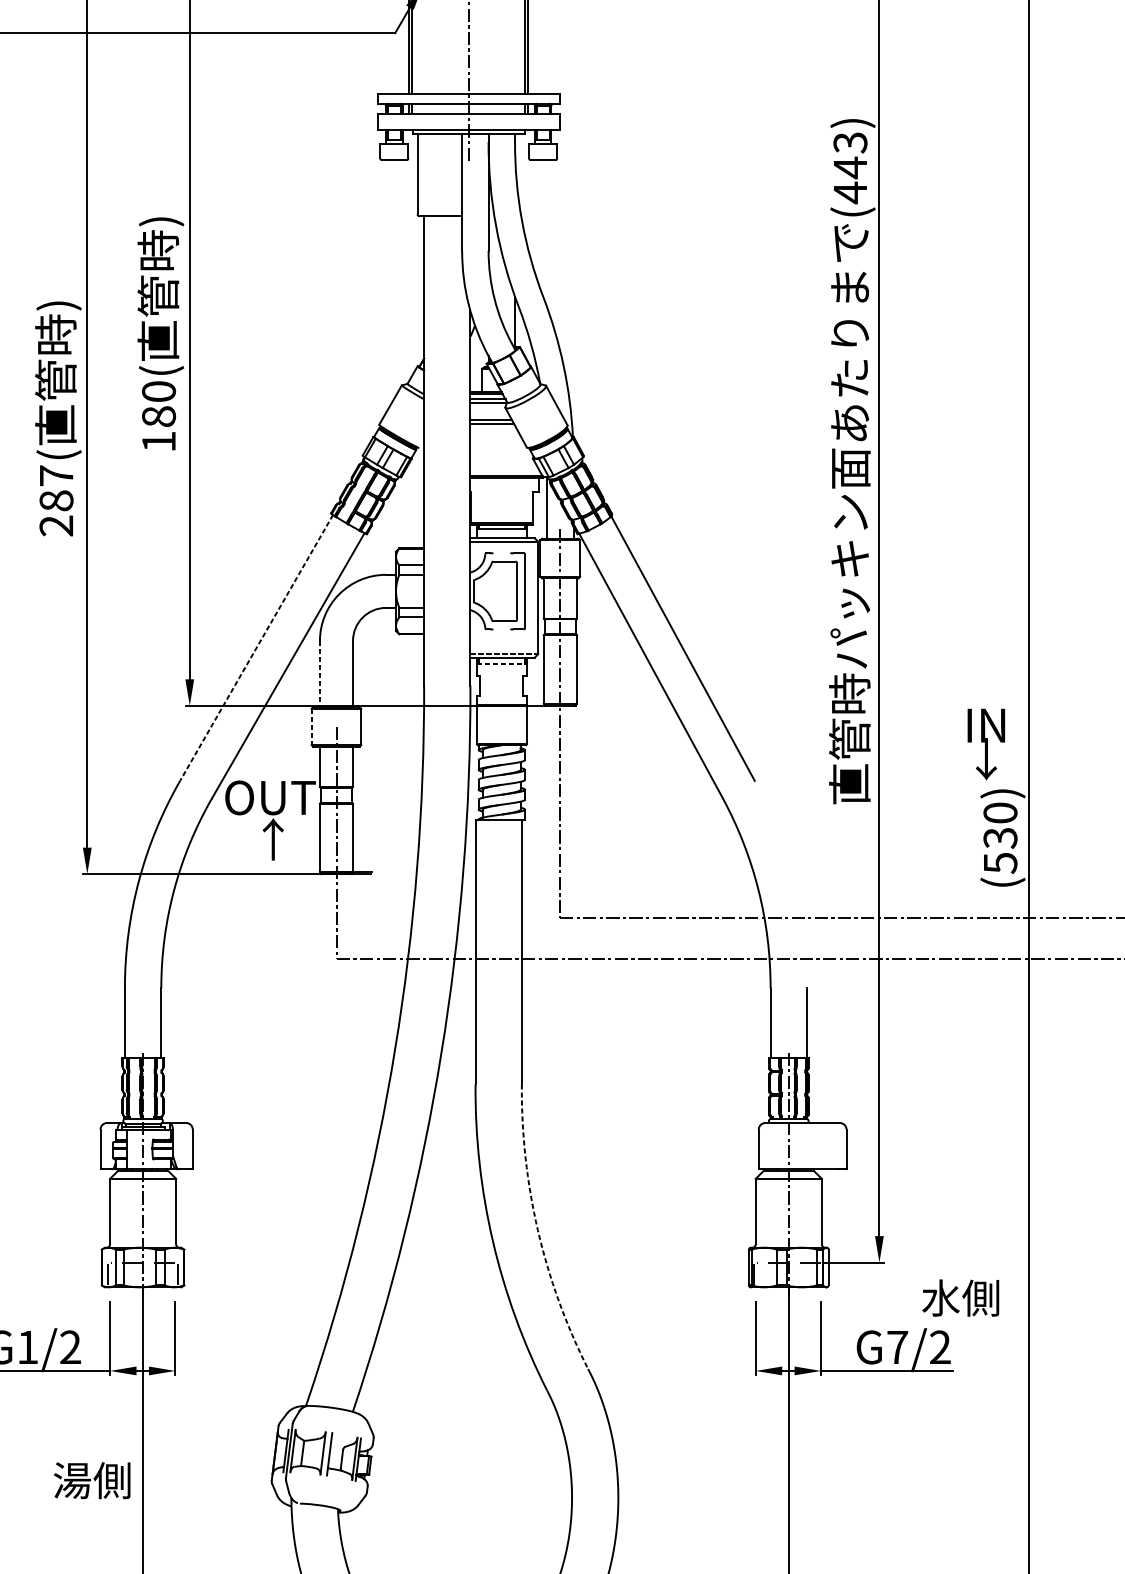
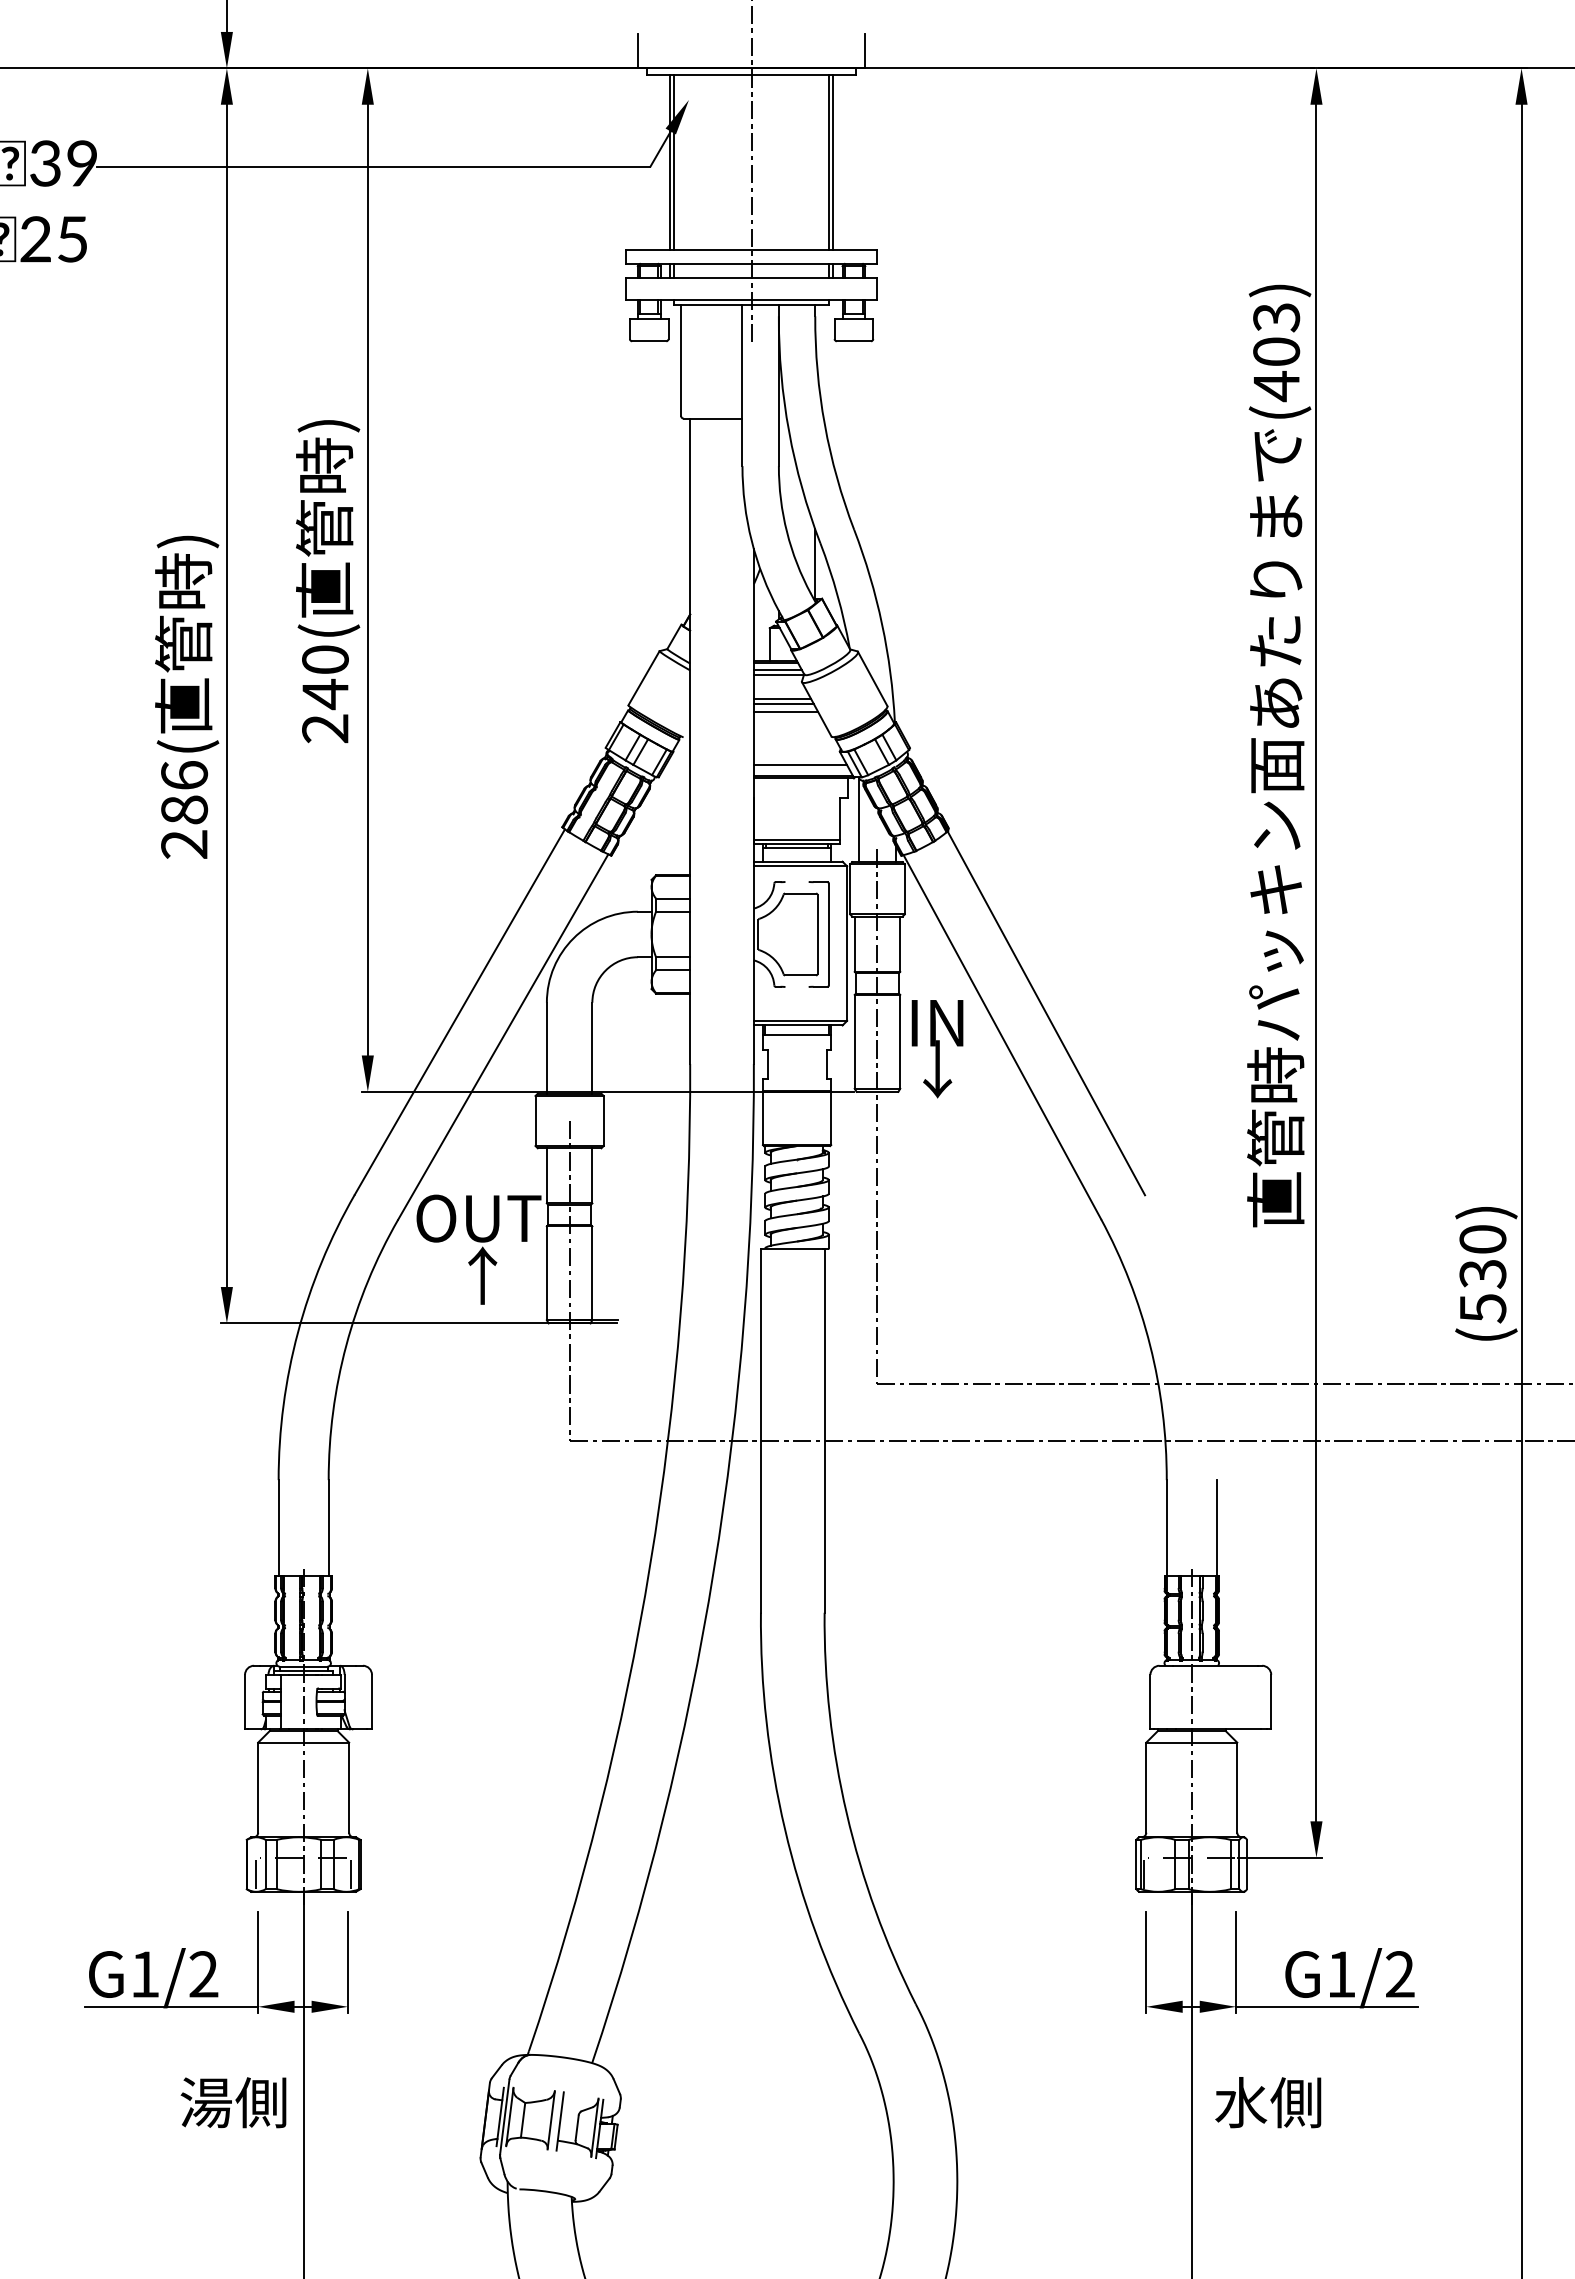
text: (850, 167) -> (1276, 351), (443) -> (403)
text: (159, 428) -> (325, 710), 180( -> 240(
line: (493, 429) -> (785, 711), added
line: (504, 468) -> (800, 765), added
text: (56, 475) -> (184, 775), 287( -> 286(
line: (256, 648) -> (459, 1012), dashed -> solid
line: (504, 653) -> (800, 1020), dashed -> solid
line: (502, 664) -> (797, 1034), dashed -> solid
line: (319, 674) -> (546, 1048), dashed -> solid
line: (311, 727) -> (535, 1121), dashed -> solid
text: (986, 744) -> (937, 1049), moved
arc: (537, 1230) -> (846, 1813), dashed -> solid
text: (960, 1298) -> (1268, 2102), moved
text: (897, 1347) -> (1341, 1974), G7/2 -> G1/2
text: (92, 1480) -> (233, 2102), moved

